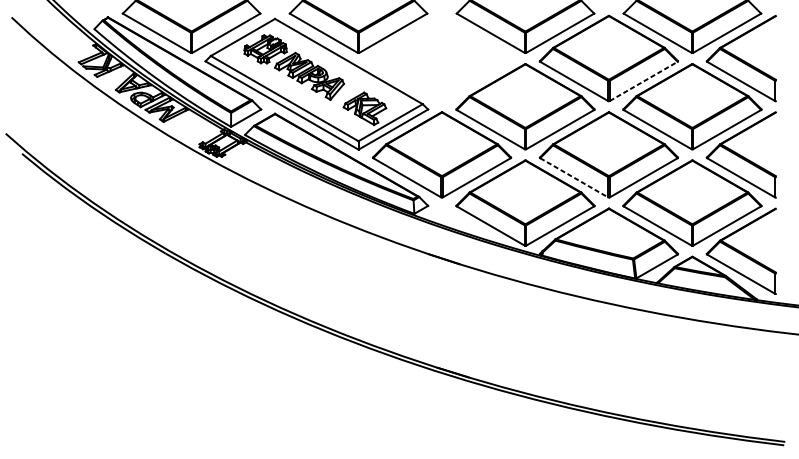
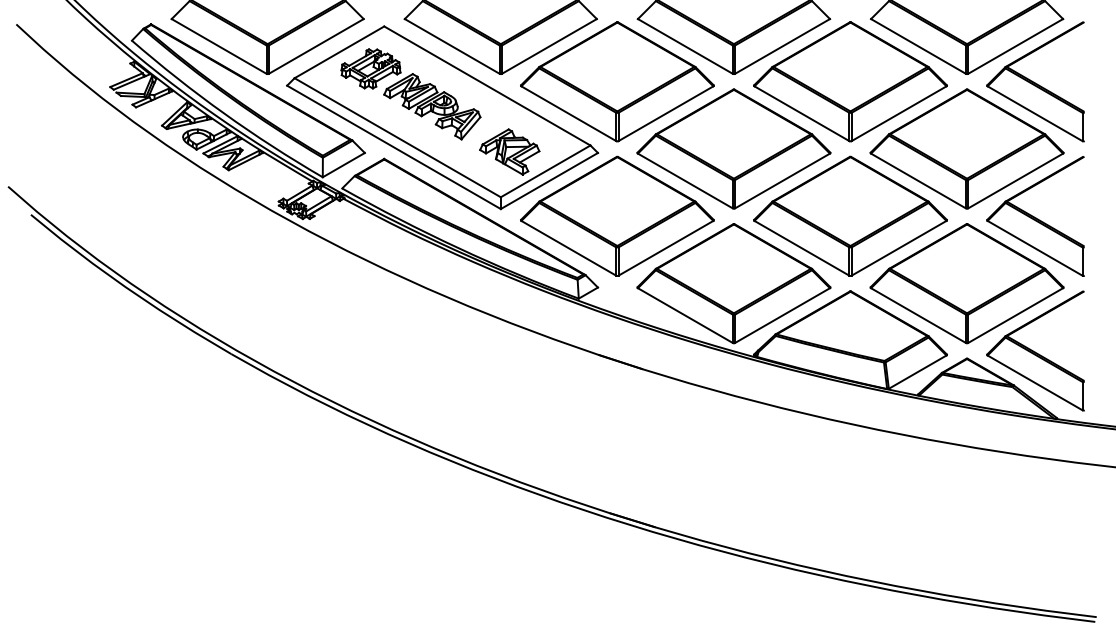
part: (442, 58) -> (617, 81), added
line: (644, 81) -> (899, 113), dashed -> solid
line: (573, 177) -> (801, 248), dashed -> solid

